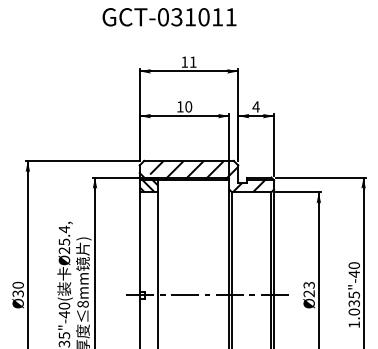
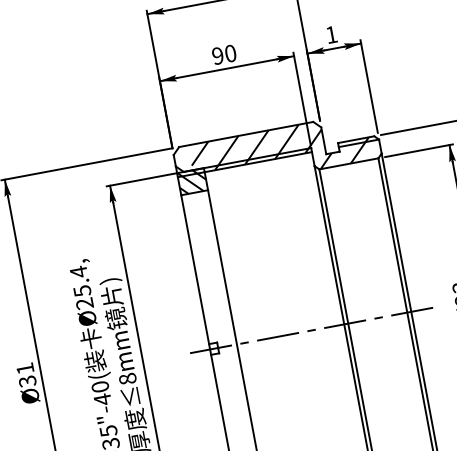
text: (179, 106) -> (216, 55), 10 -> 90
text: (255, 106) -> (330, 34), 4 -> 1
text: (17, 284) -> (23, 367), Ø30 -> Ø31

